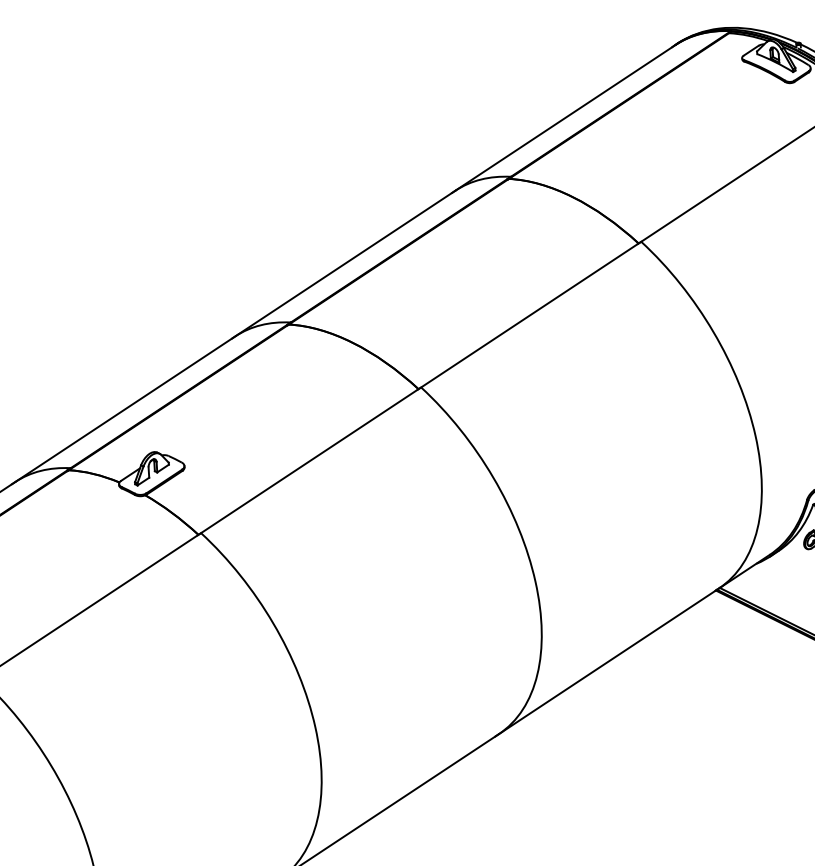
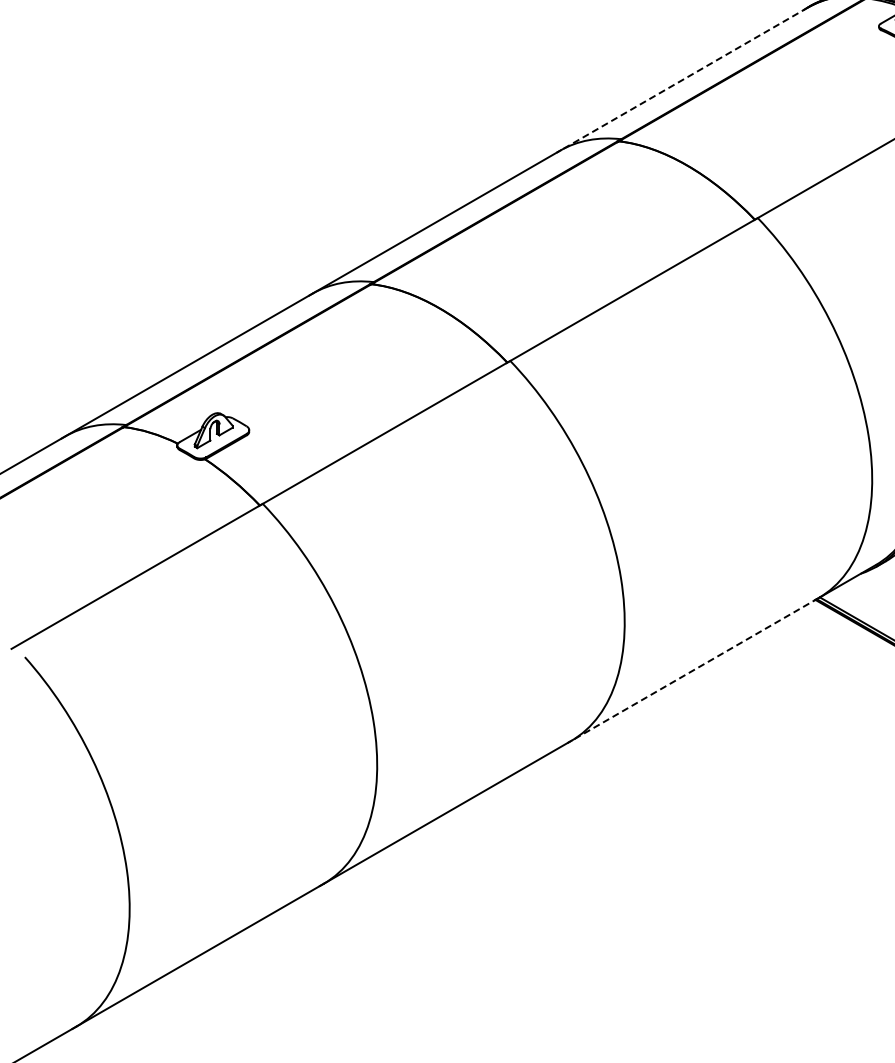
line: (563, 119) -> (681, 80), solid -> dashed
line: (606, 662) -> (692, 670), solid -> dashed

